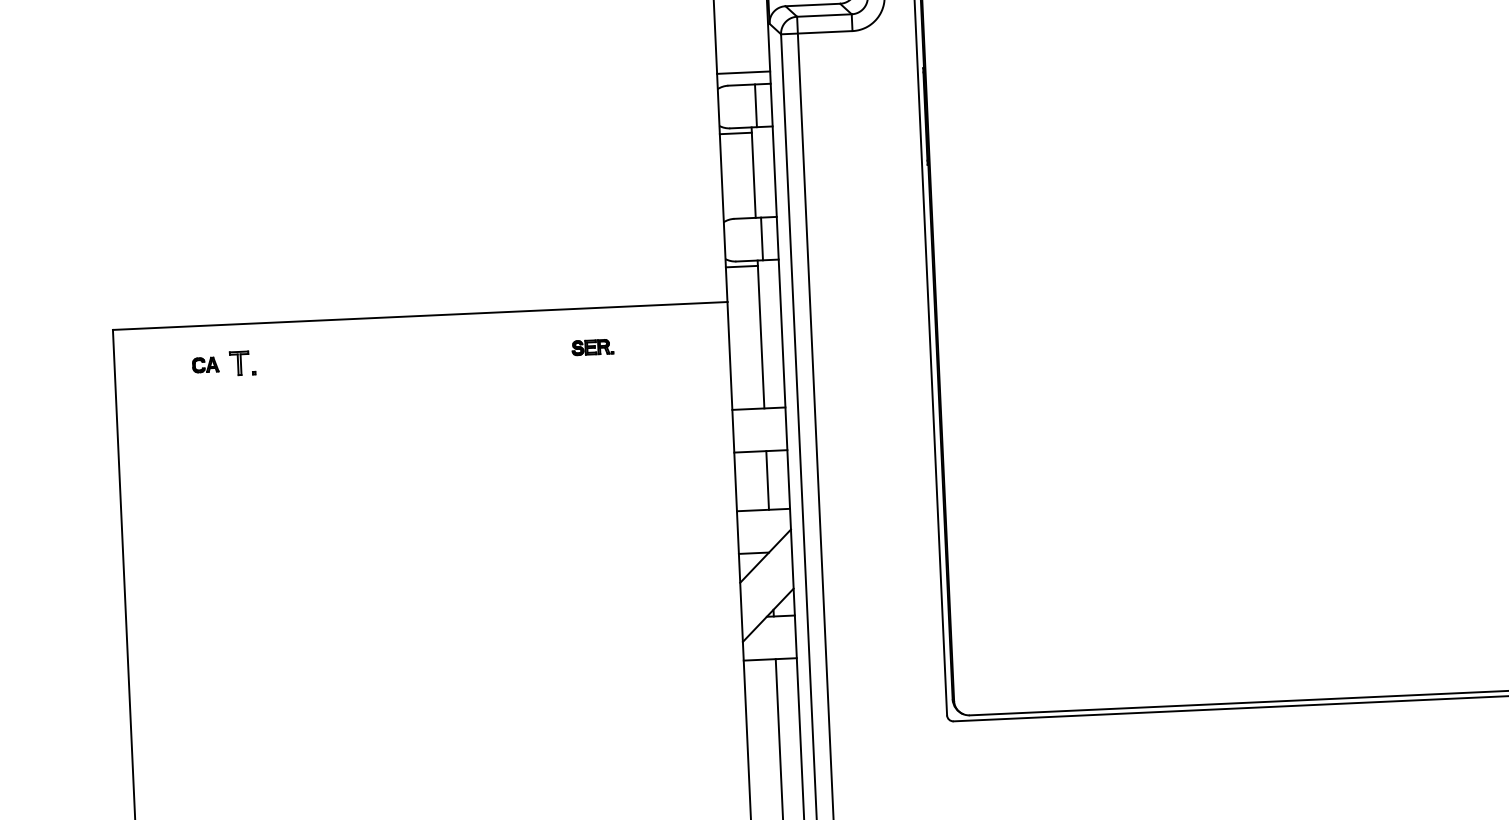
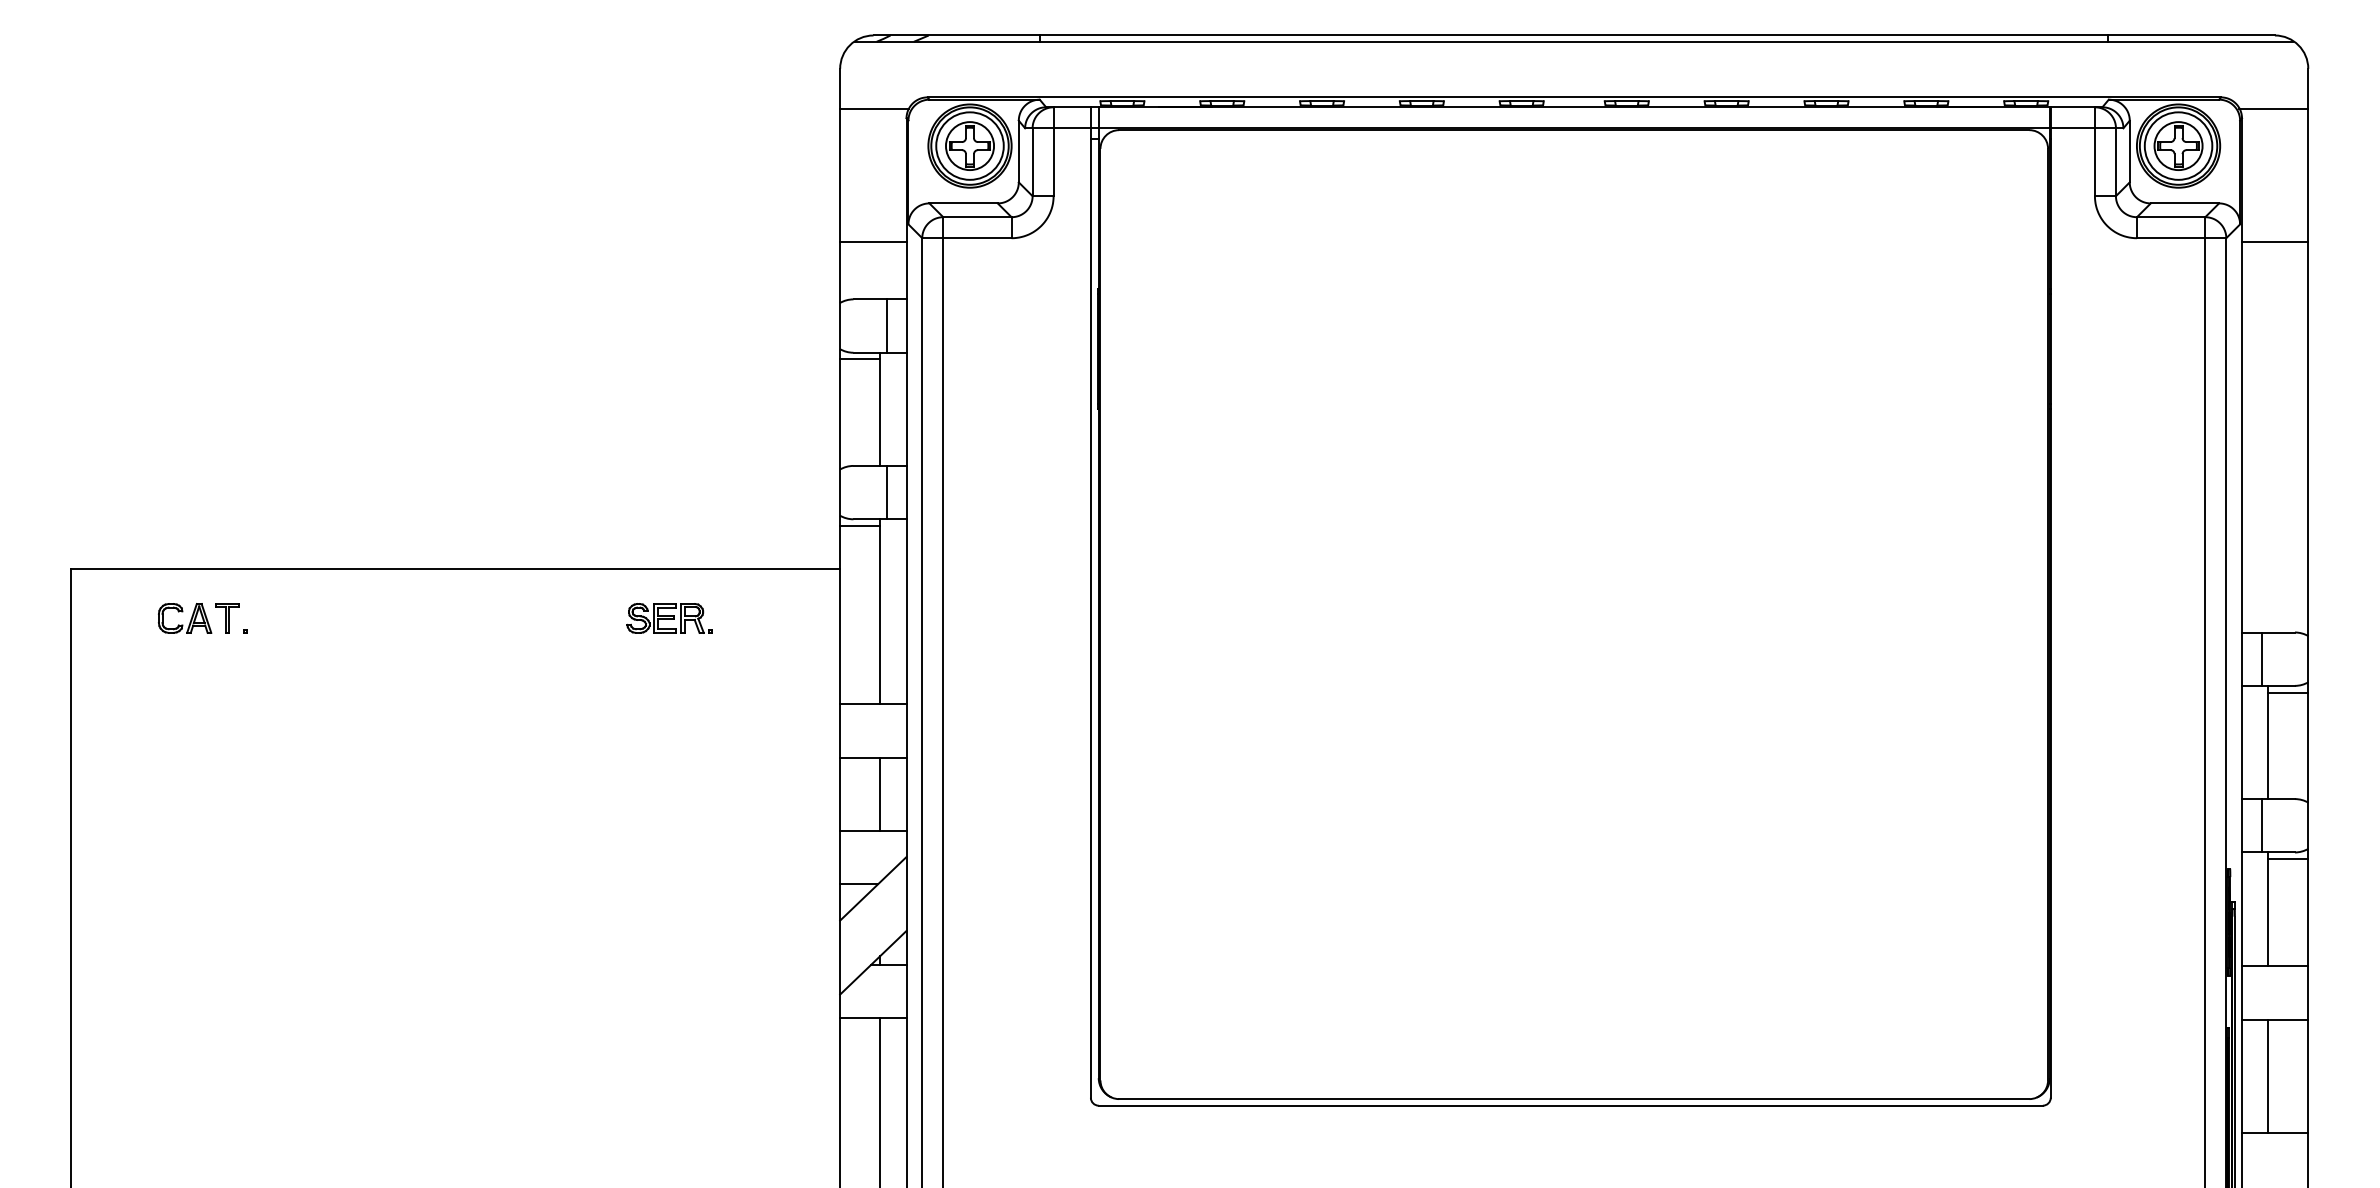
line: (743, 72) -> (873, 241), moved
part: (592, 347) -> (669, 618), size x1.67
part: (205, 365) -> (185, 618), size x1.67

